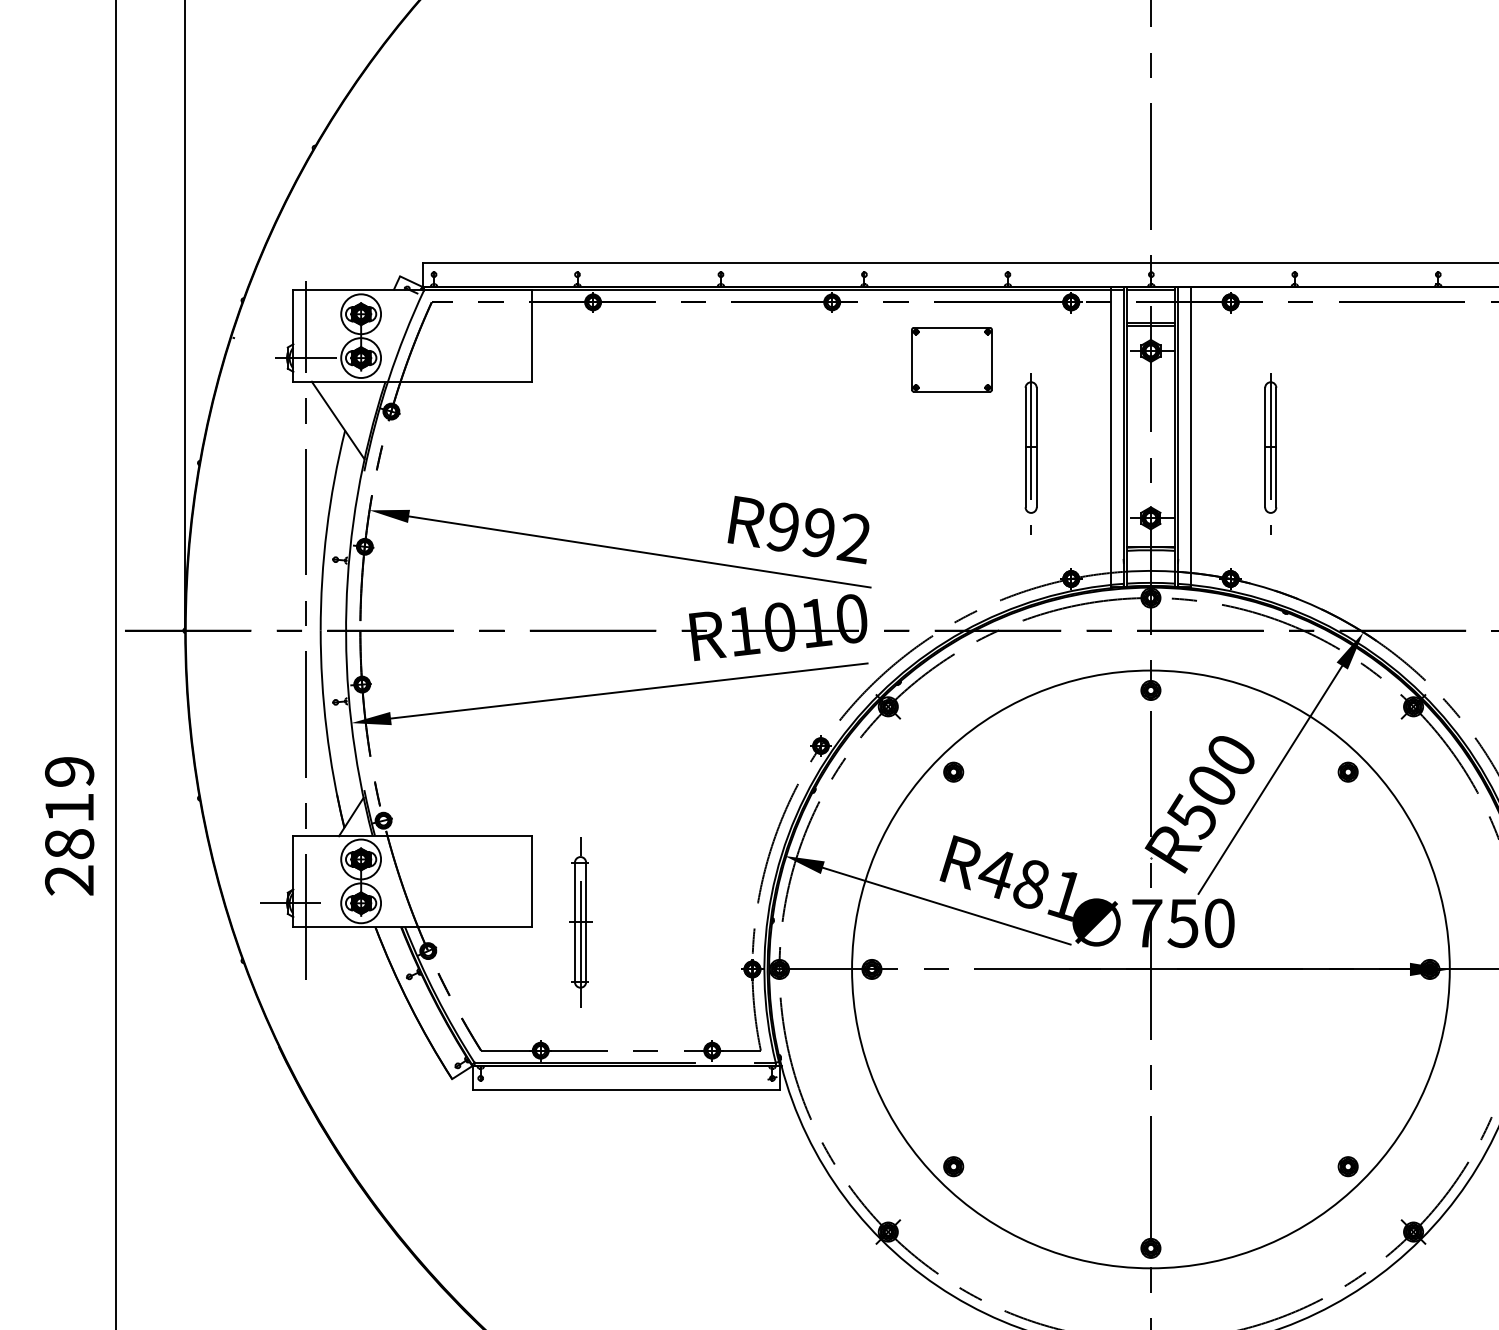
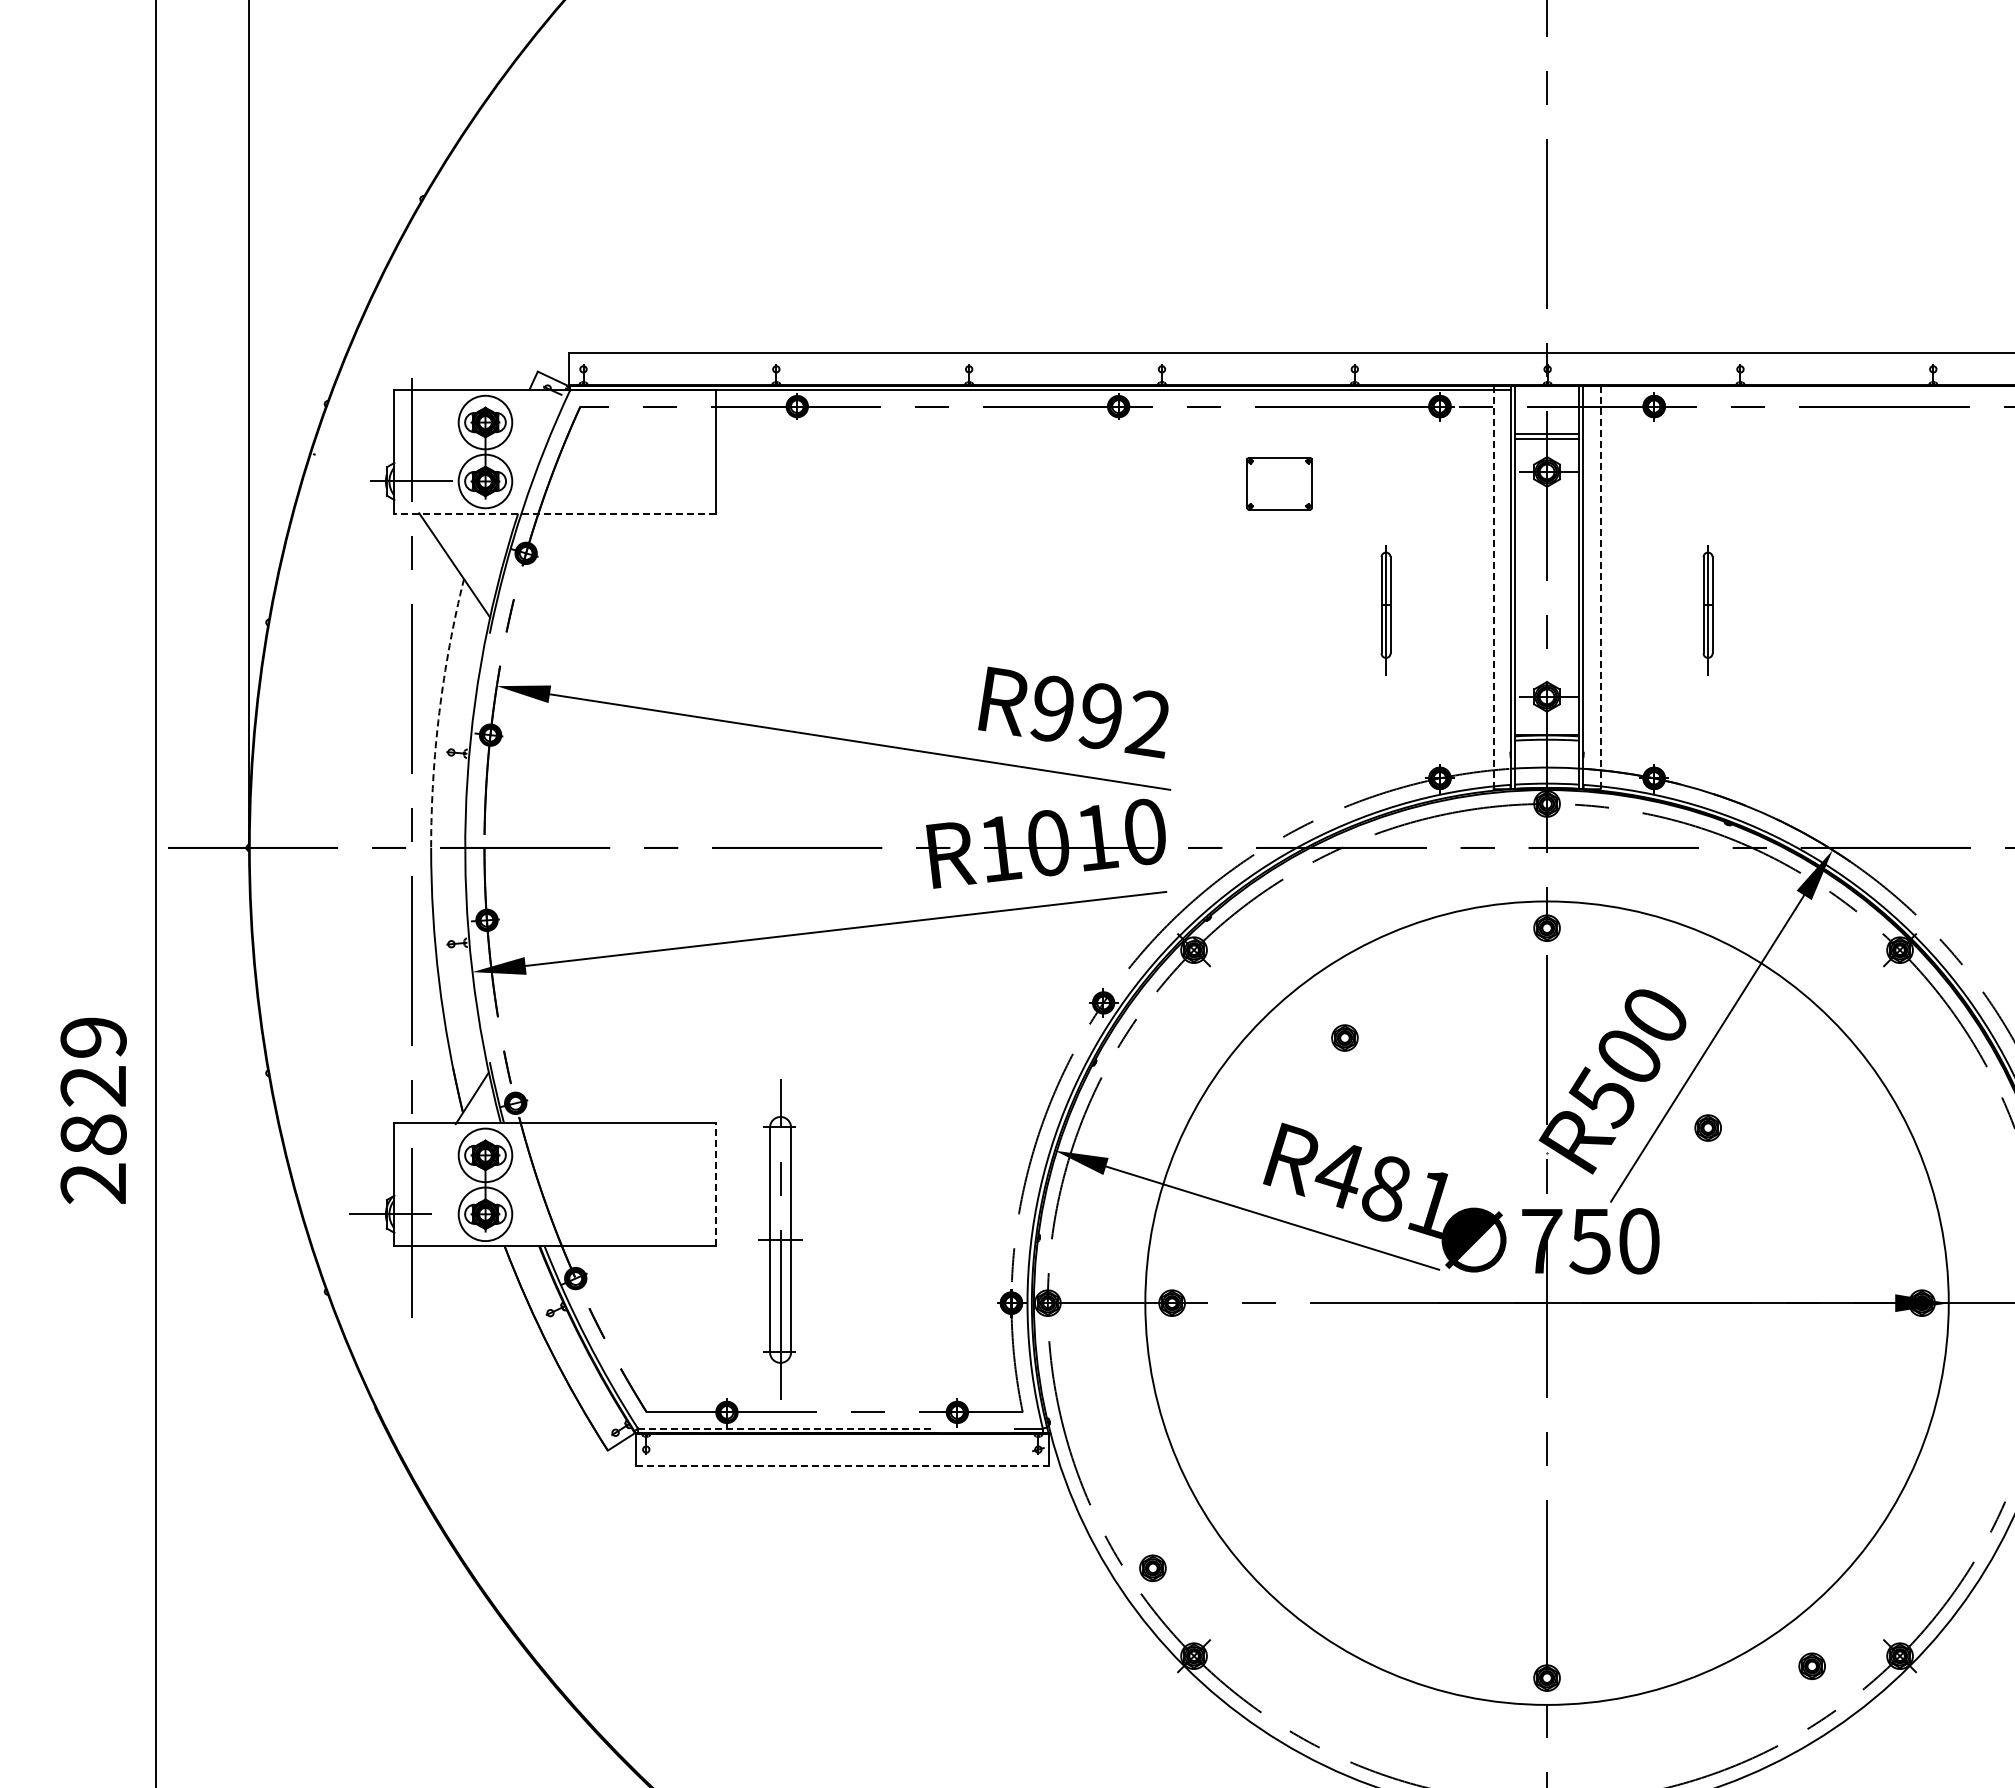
line: (1150, 290) -> (1546, 390), removed
part: (951, 359) -> (1279, 483), size x0.6
line: (413, 381) -> (555, 513), solid -> dashed
line: (1111, 436) -> (1493, 587), solid -> dashed
line: (1190, 436) -> (1600, 587), solid -> dashed
part: (1030, 454) -> (1385, 610), size x0.6
part: (1270, 454) -> (1707, 610), size x0.6
arc: (326, 529) -> (439, 712), solid -> dashed
part: (953, 771) -> (1344, 1037), moved
part: (1347, 771) -> (1707, 1127), moved
text: (68, 808) -> (92, 1086), 2819 -> 2829
line: (532, 881) -> (715, 1184), solid -> dashed
part: (579, 922) -> (779, 1239), size x1.4
line: (585, 1062) -> (786, 1428), solid -> dashed
line: (626, 1090) -> (842, 1465), solid -> dashed
part: (953, 1166) -> (1152, 1568), moved
part: (1347, 1166) -> (1811, 1666), moved

